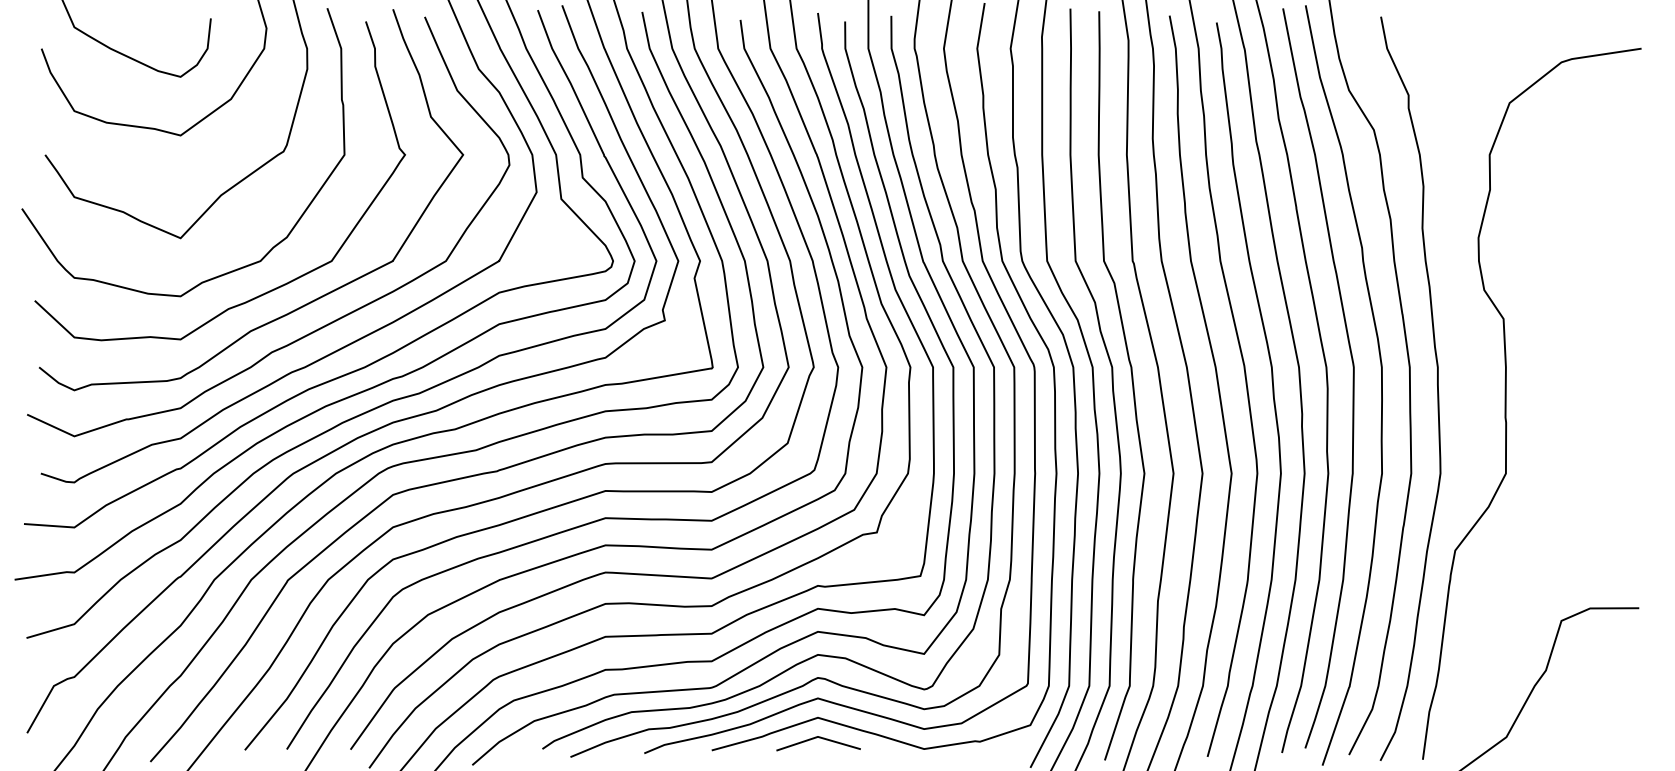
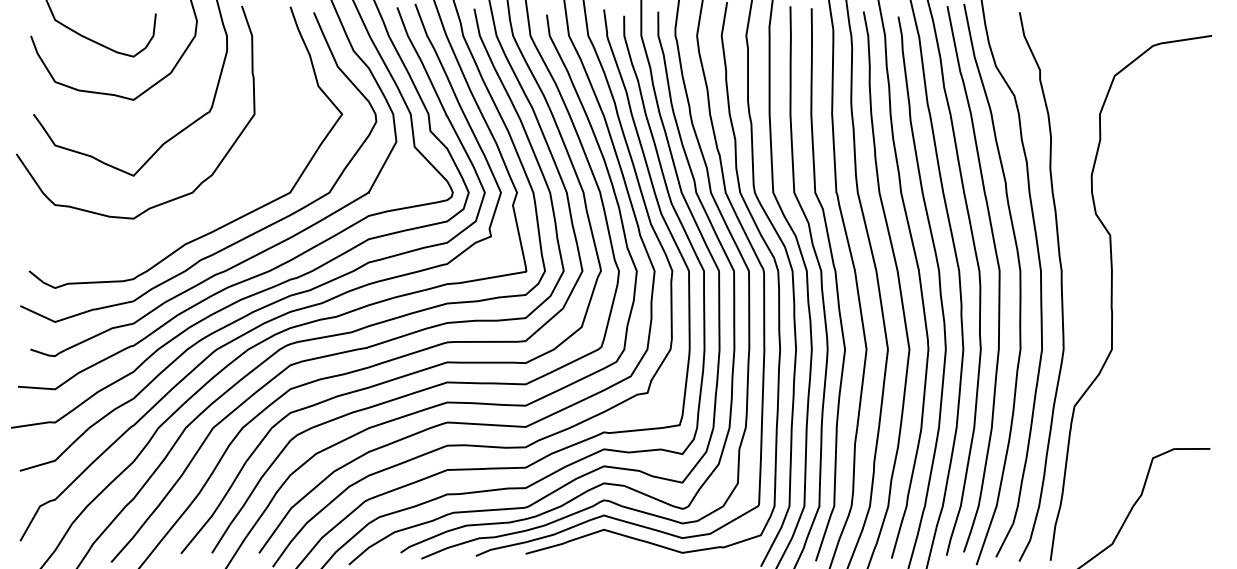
curve: (273, 288) -> (202, 212), removed
line: (819, 738) -> (605, 545), removed

